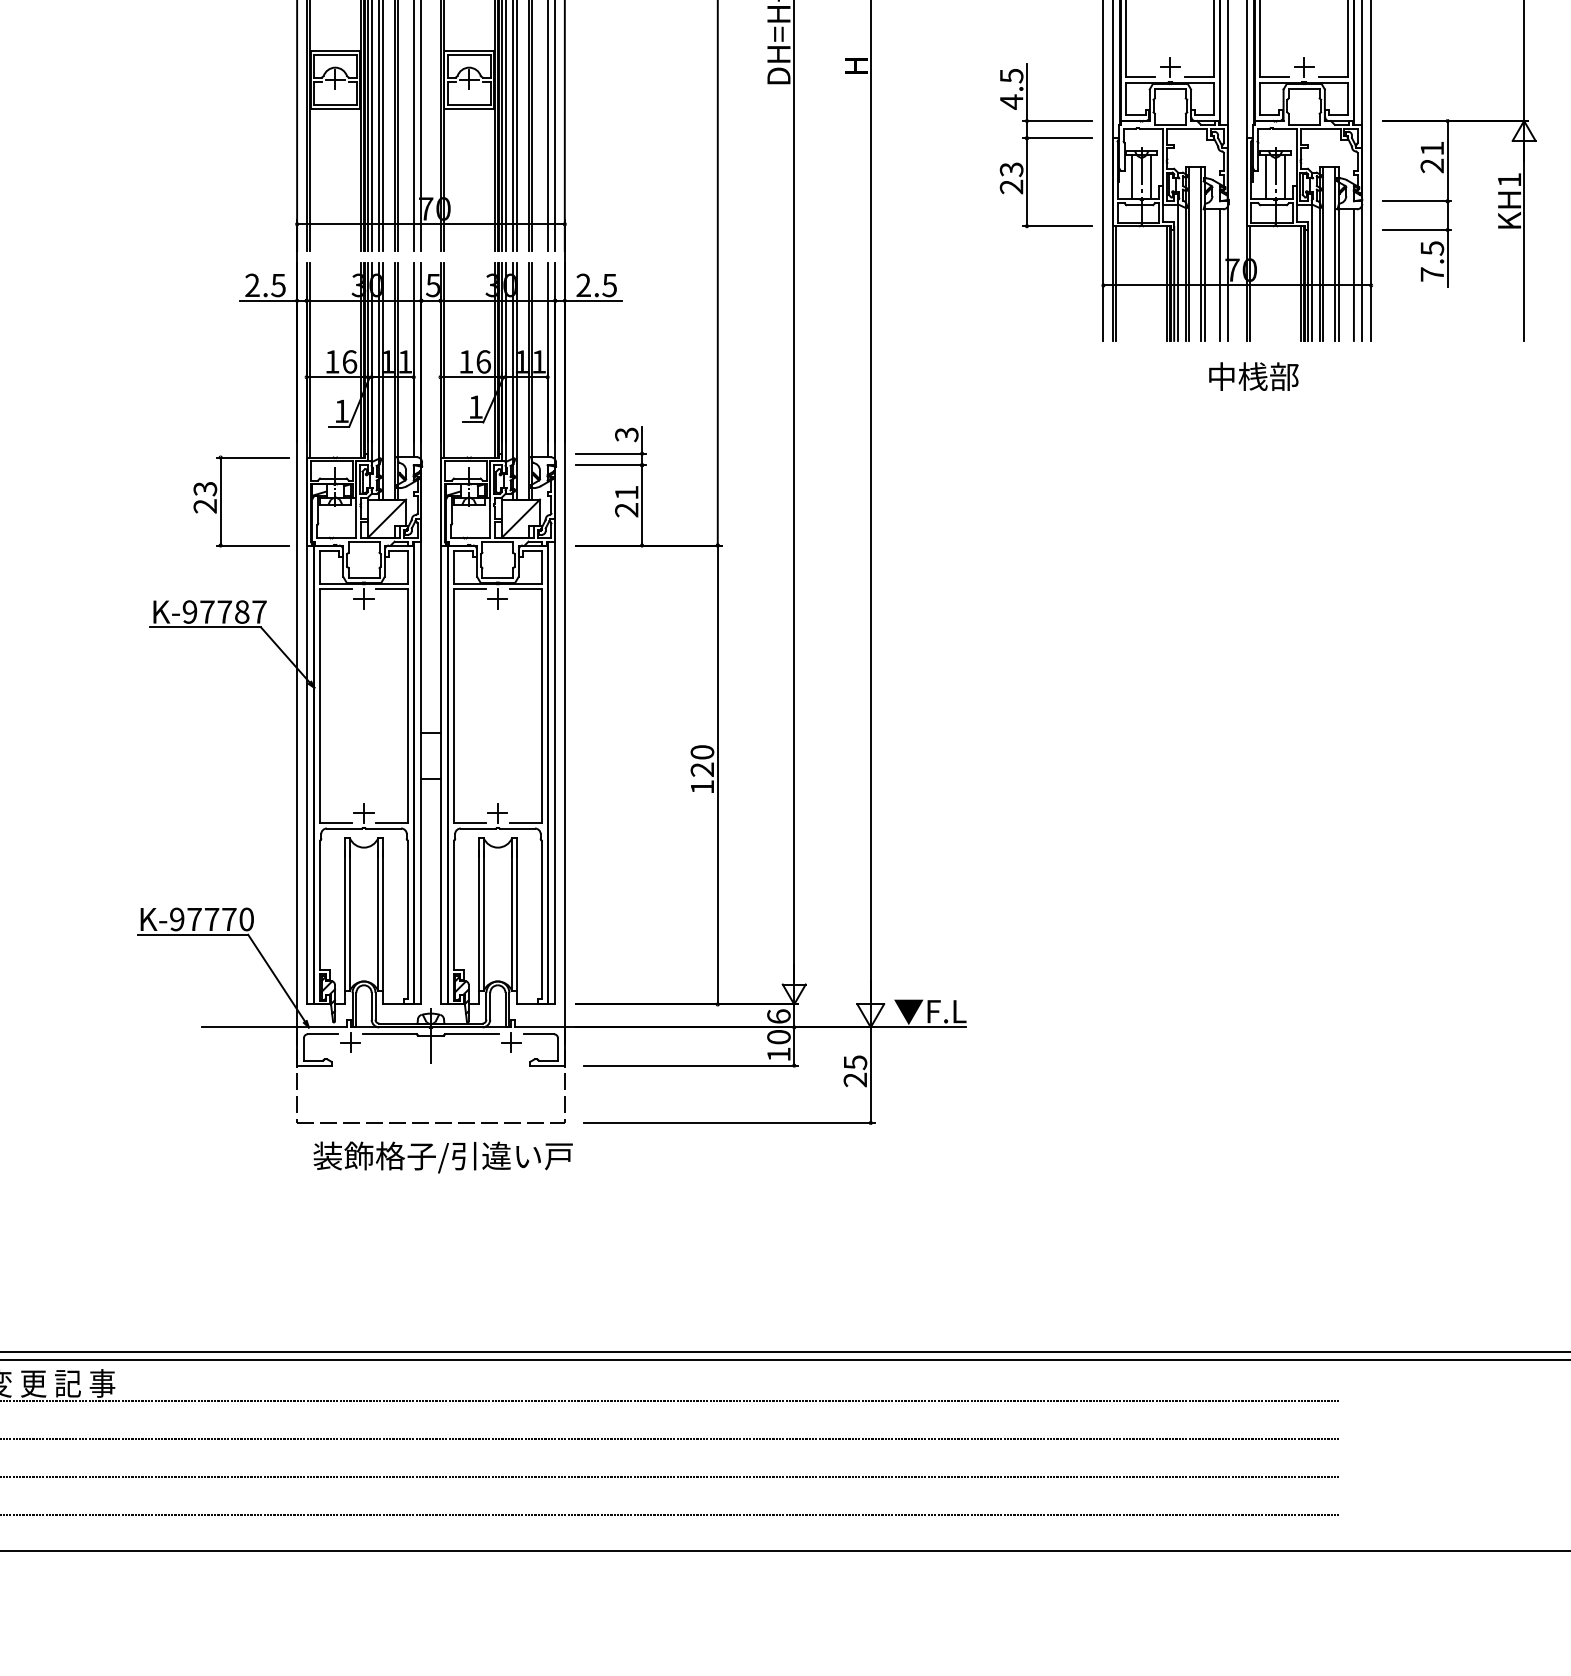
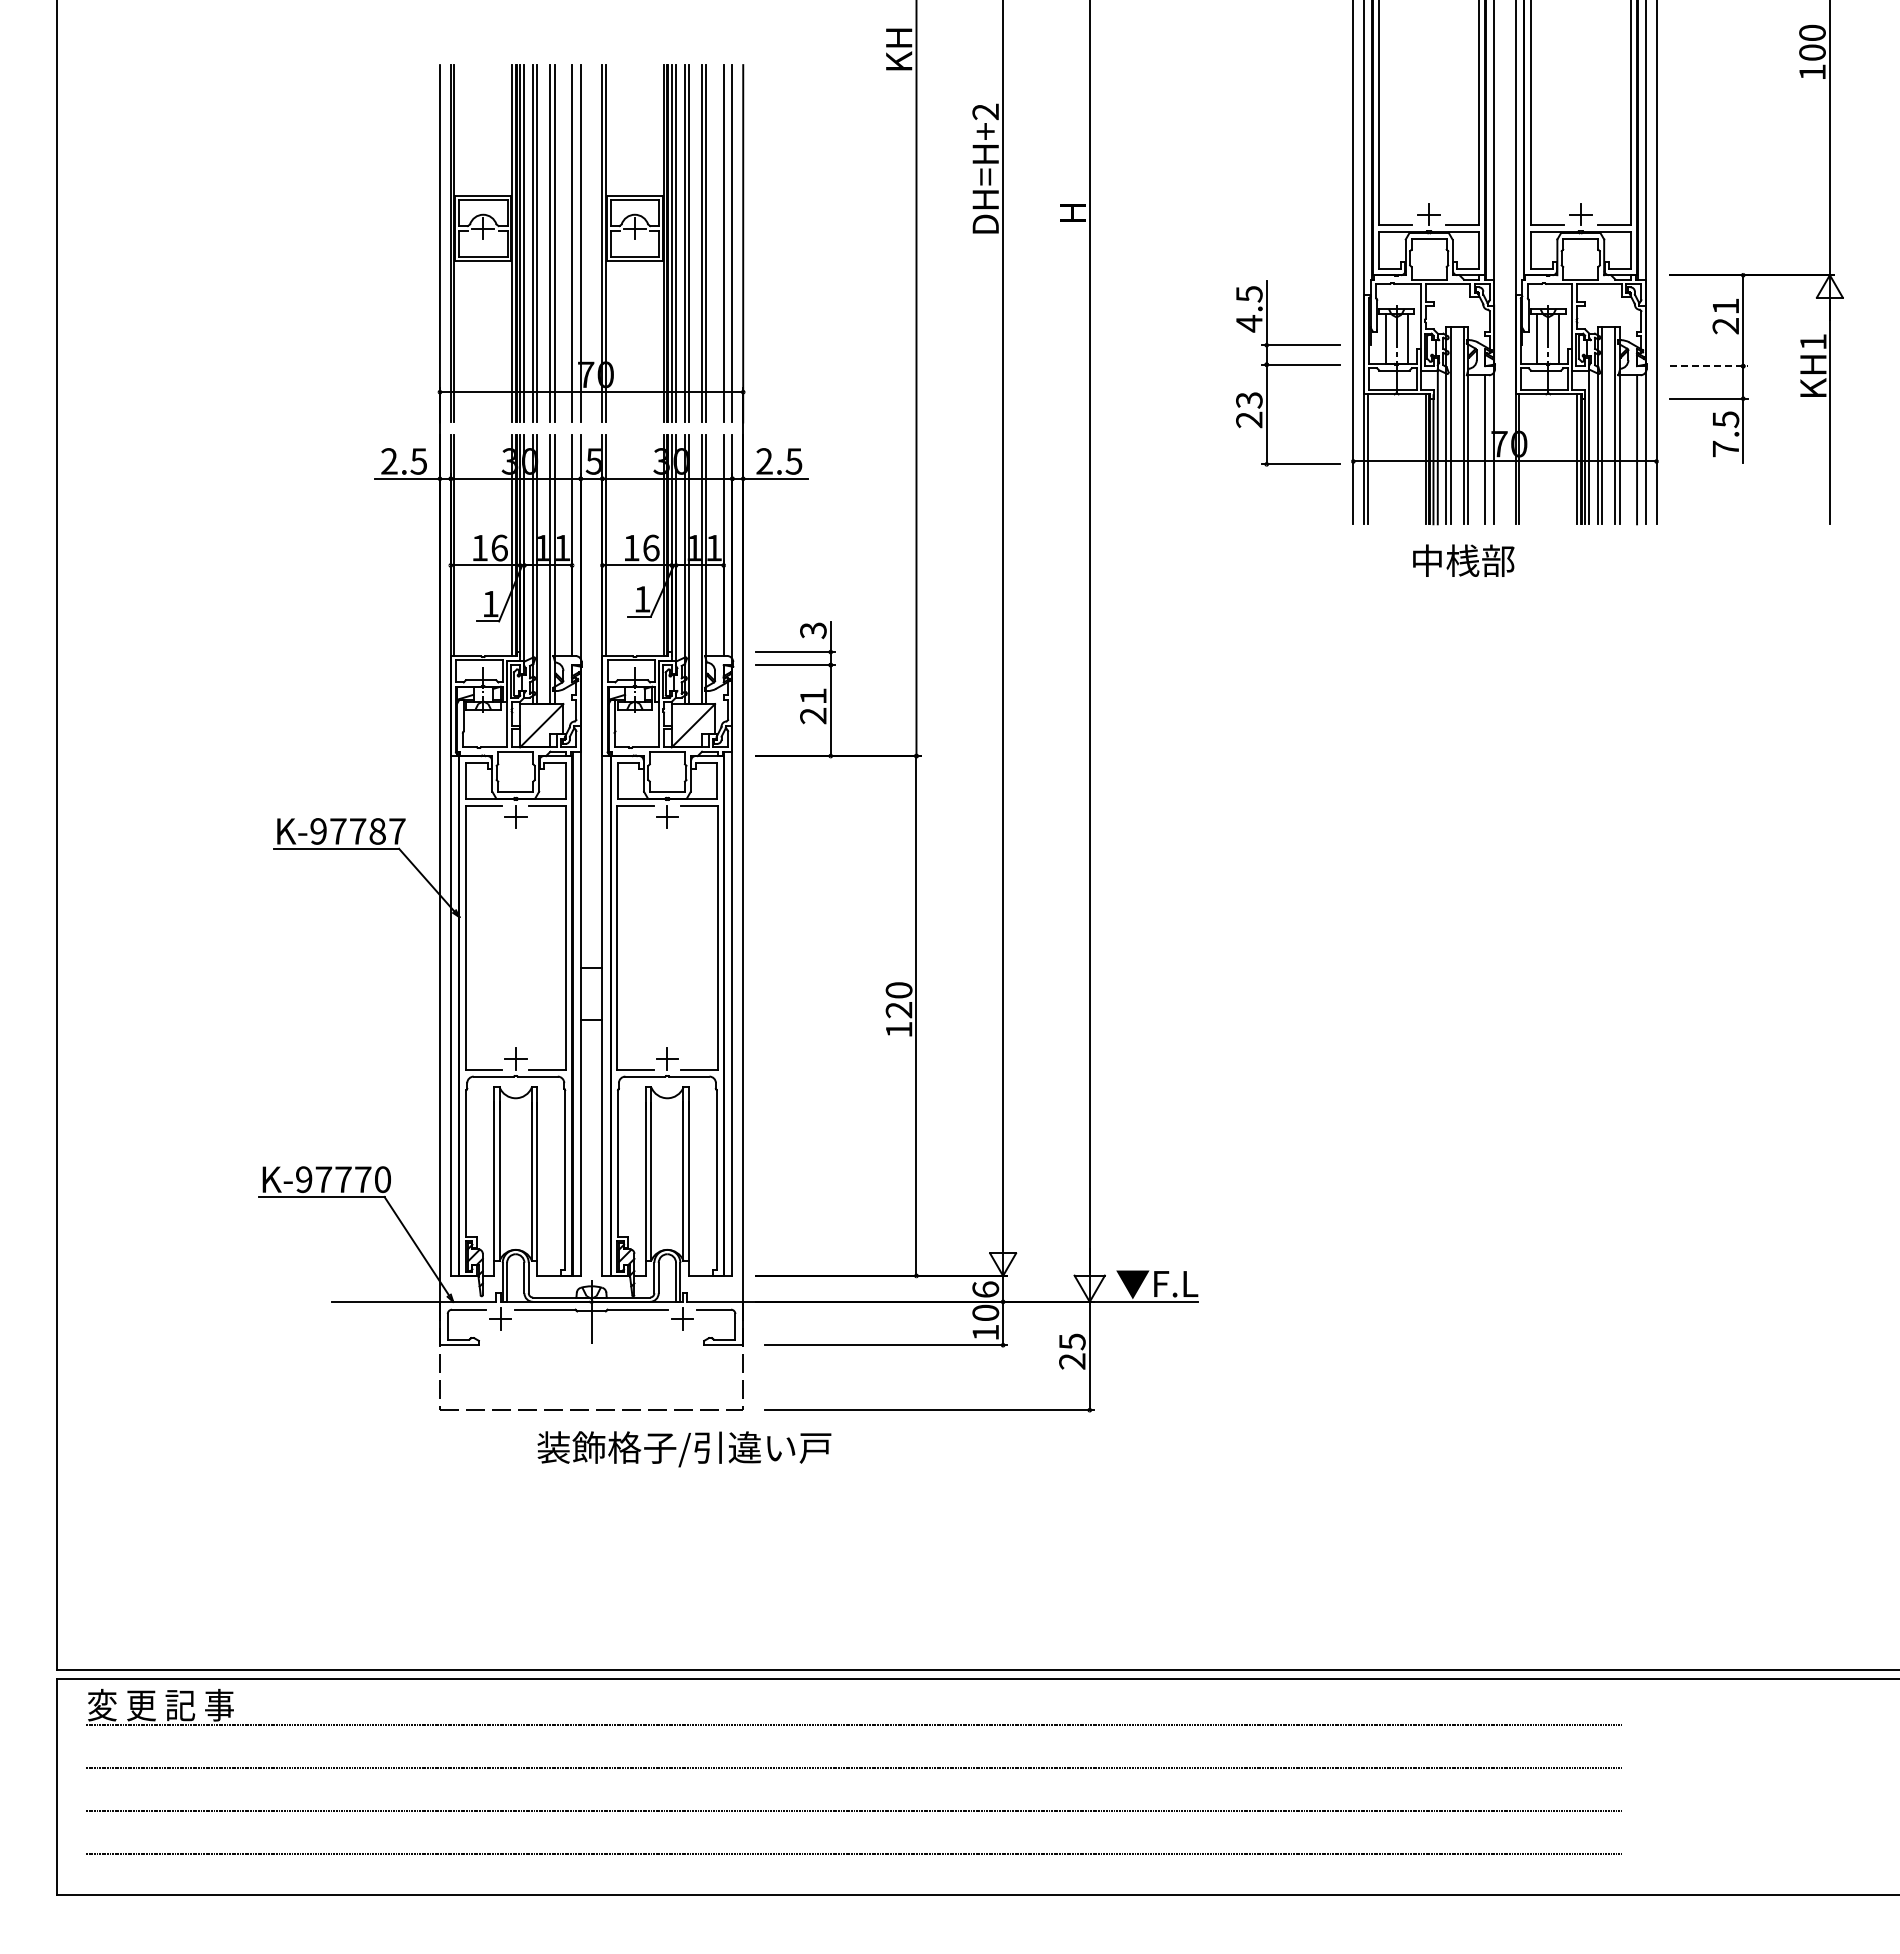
part: (1046, 138) -> (1288, 365), moved
line: (1416, 201) -> (1708, 366), solid -> dashed
text: (1253, 376) -> (1463, 560), moved
part: (220, 501) -> (353, 706), removed
text: (443, 1157) -> (684, 1449), moved

